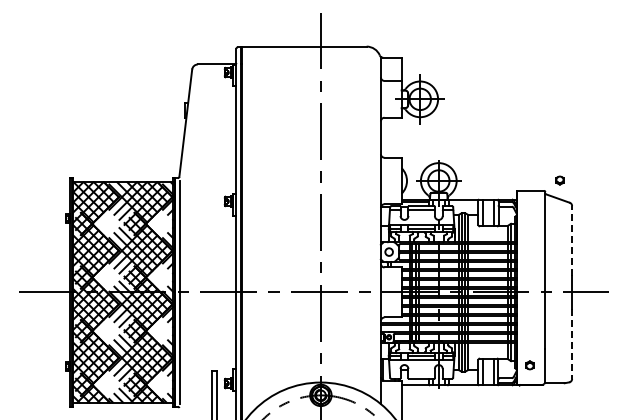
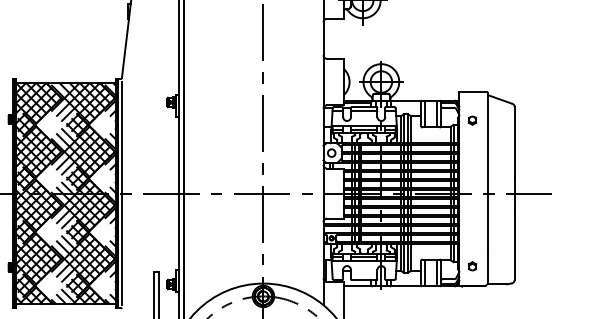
part: (559, 180) -> (472, 120), moved
line: (572, 240) -> (515, 141), dashed -> solid
line: (572, 344) -> (515, 245), dashed -> solid

